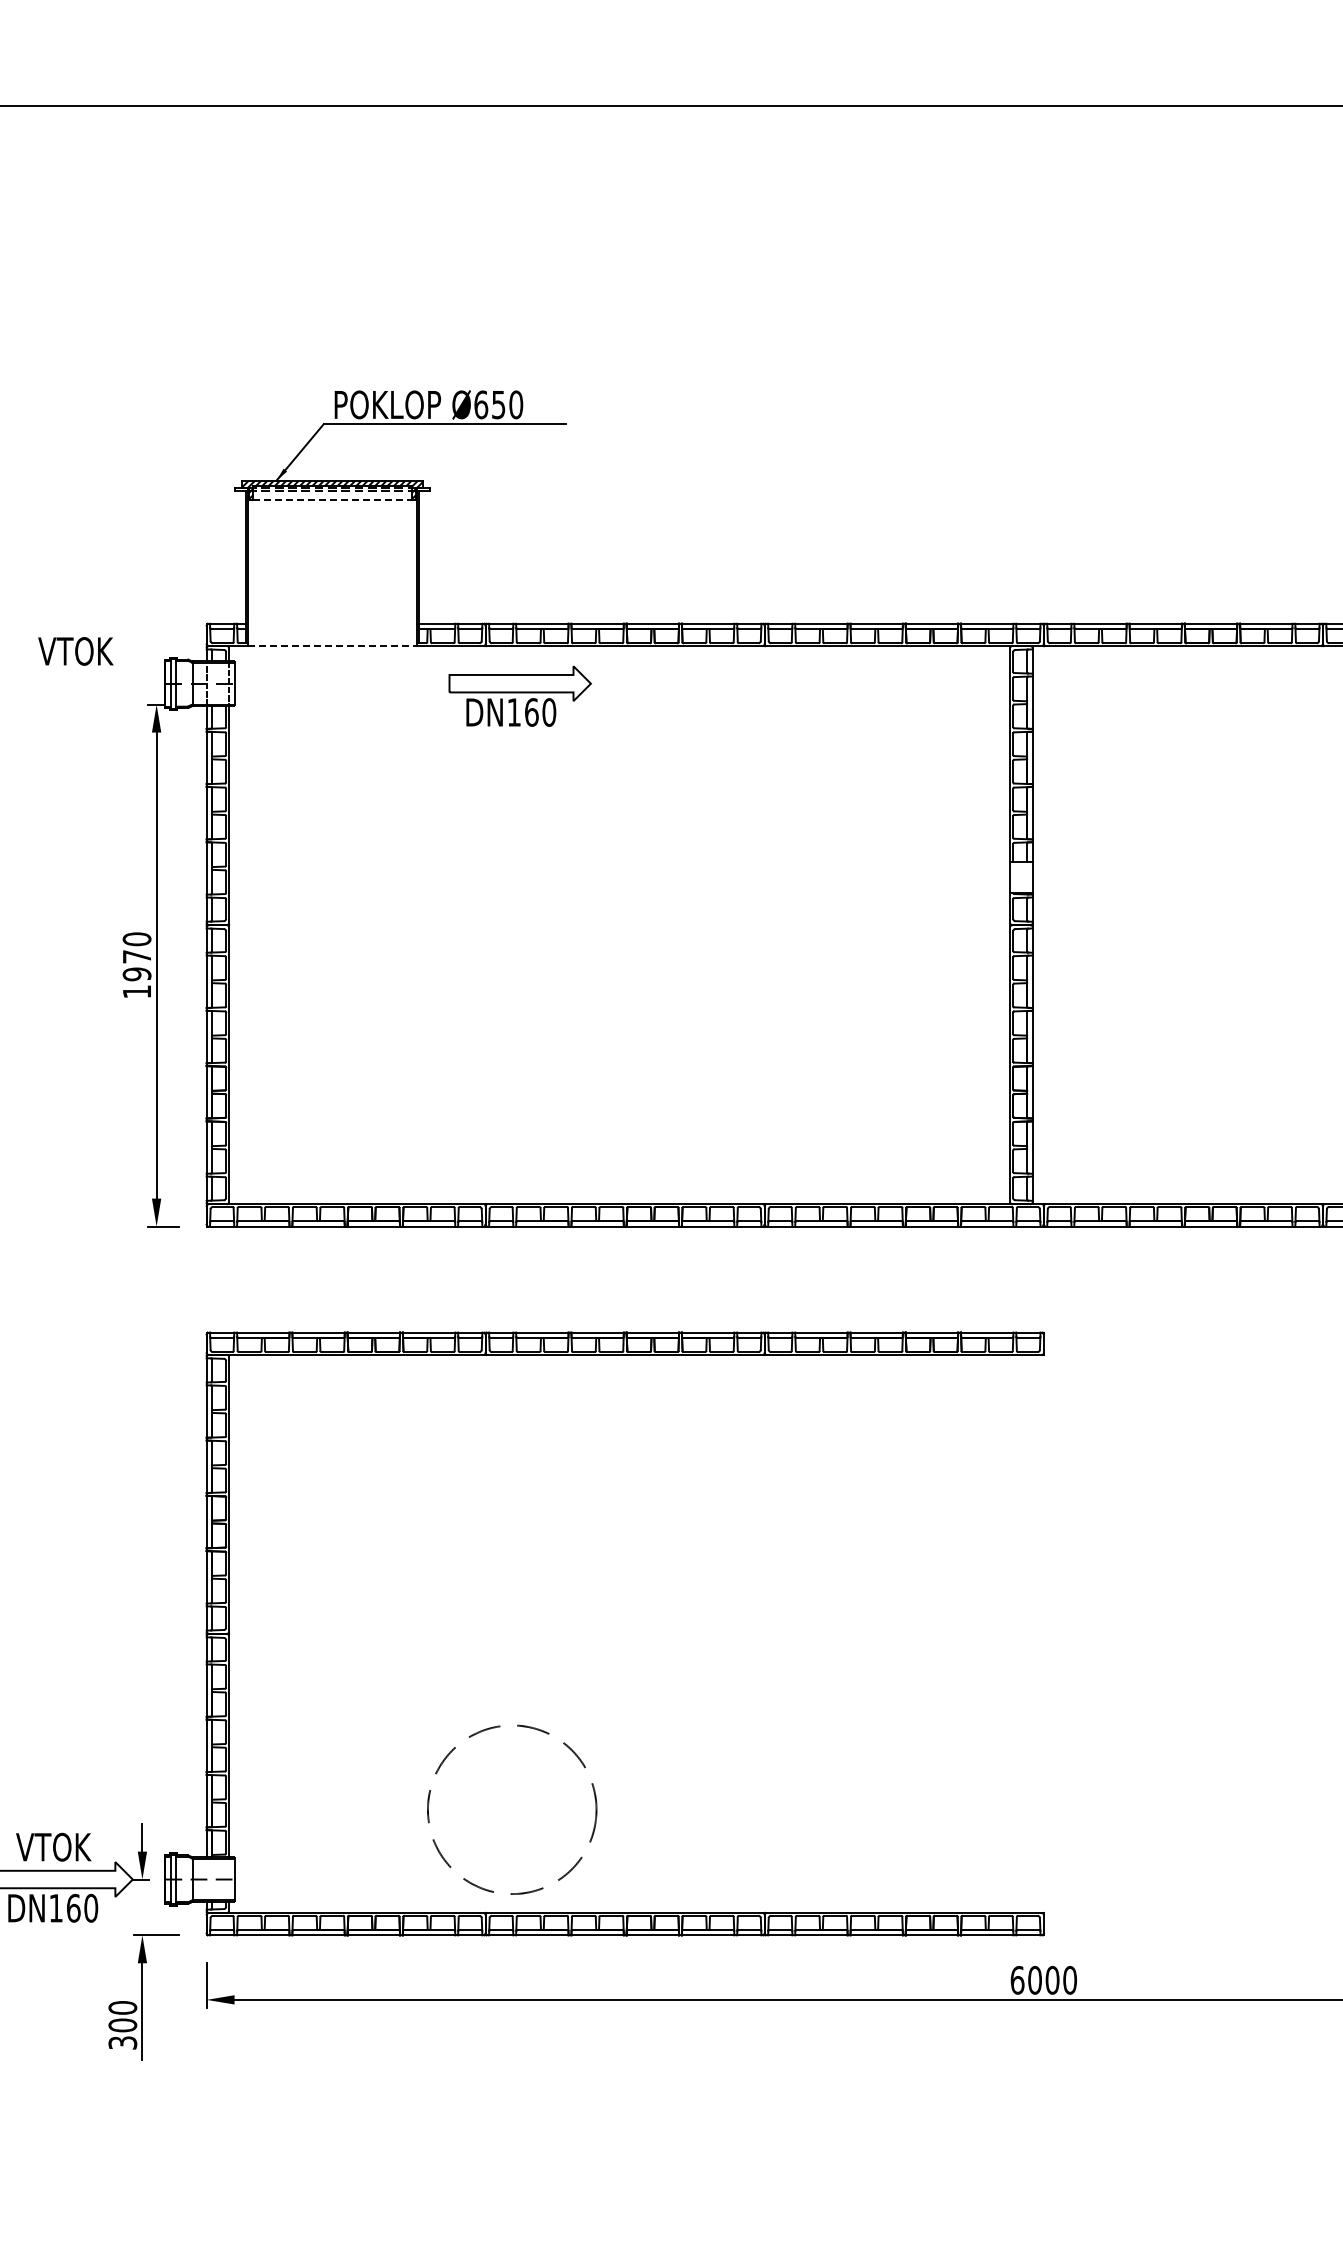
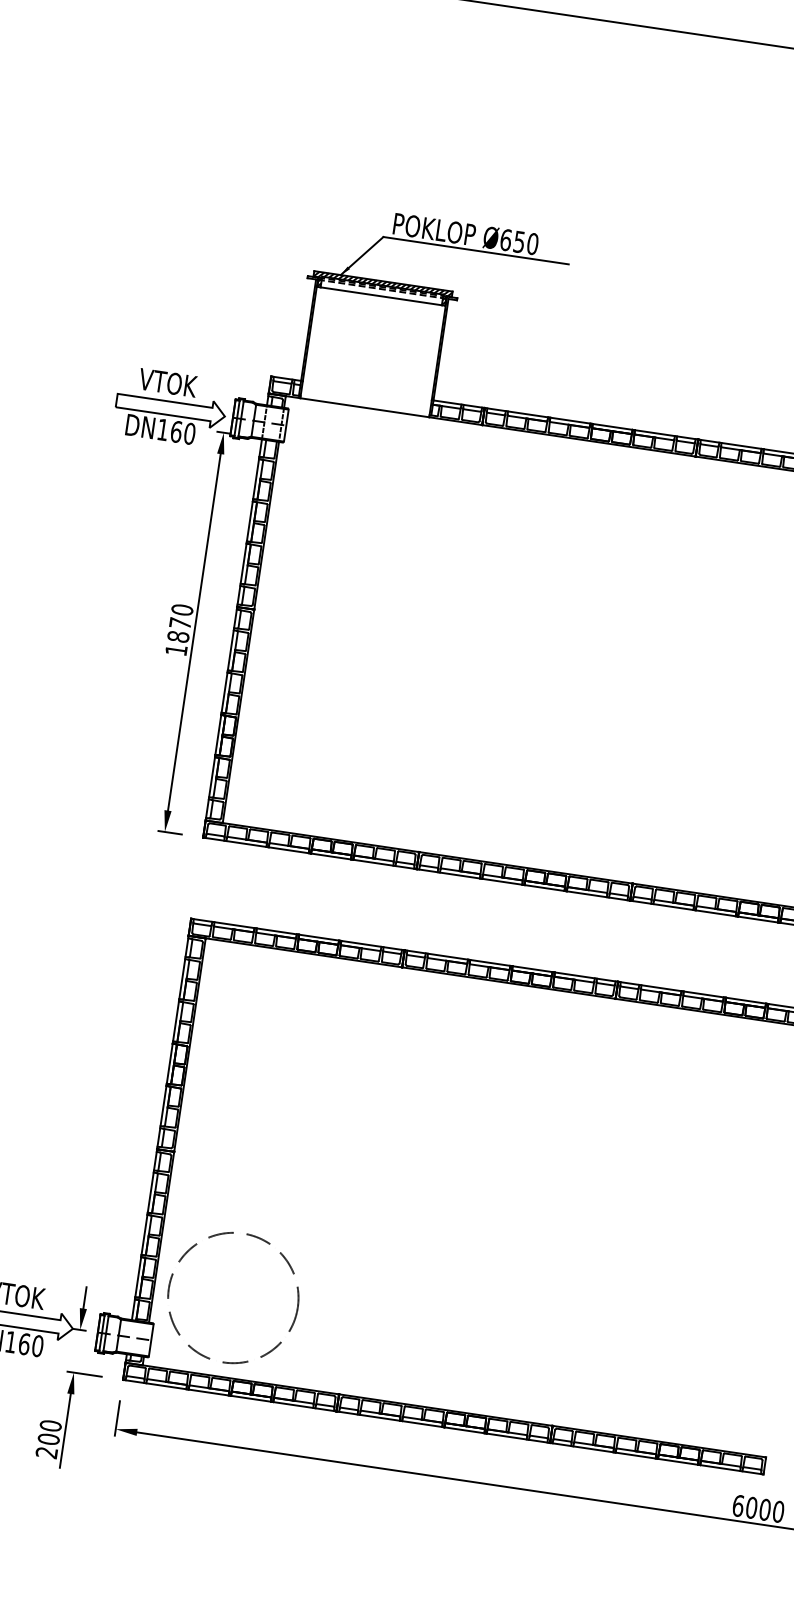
line: (332, 500) -> (381, 296), dashed -> solid
line: (332, 646) -> (364, 408), dashed -> solid
part: (519, 695) -> (168, 417), moved
text: (137, 974) -> (178, 637), 1970 -> 1870
circle: (512, 1809) -> (233, 1297), moved
text: (122, 2042) -> (46, 1452), 300 -> 200

